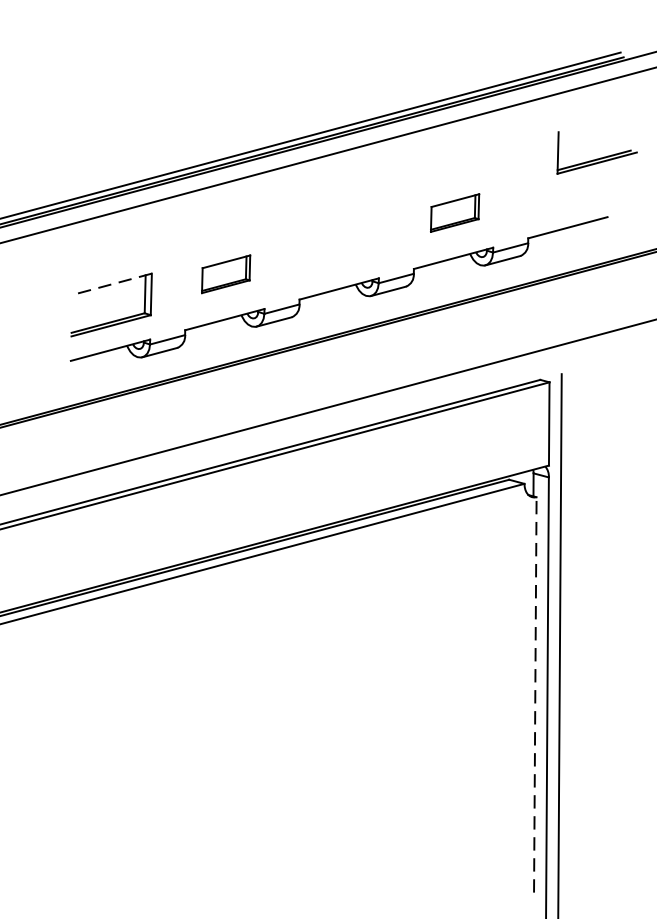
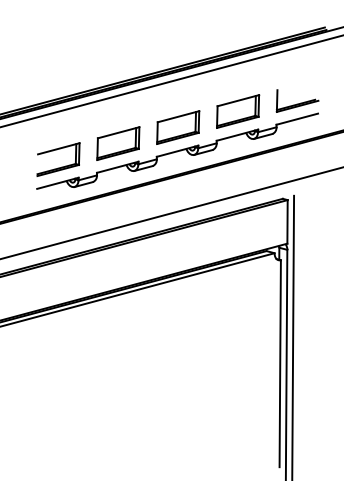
part: (596, 151) -> (297, 100), moved
part: (455, 213) -> (238, 111), size x1.67
part: (340, 243) -> (178, 127), added
part: (226, 274) -> (118, 143), size x1.67
line: (111, 283) -> (58, 148), dashed -> solid
line: (535, 694) -> (280, 363), dashed -> solid

